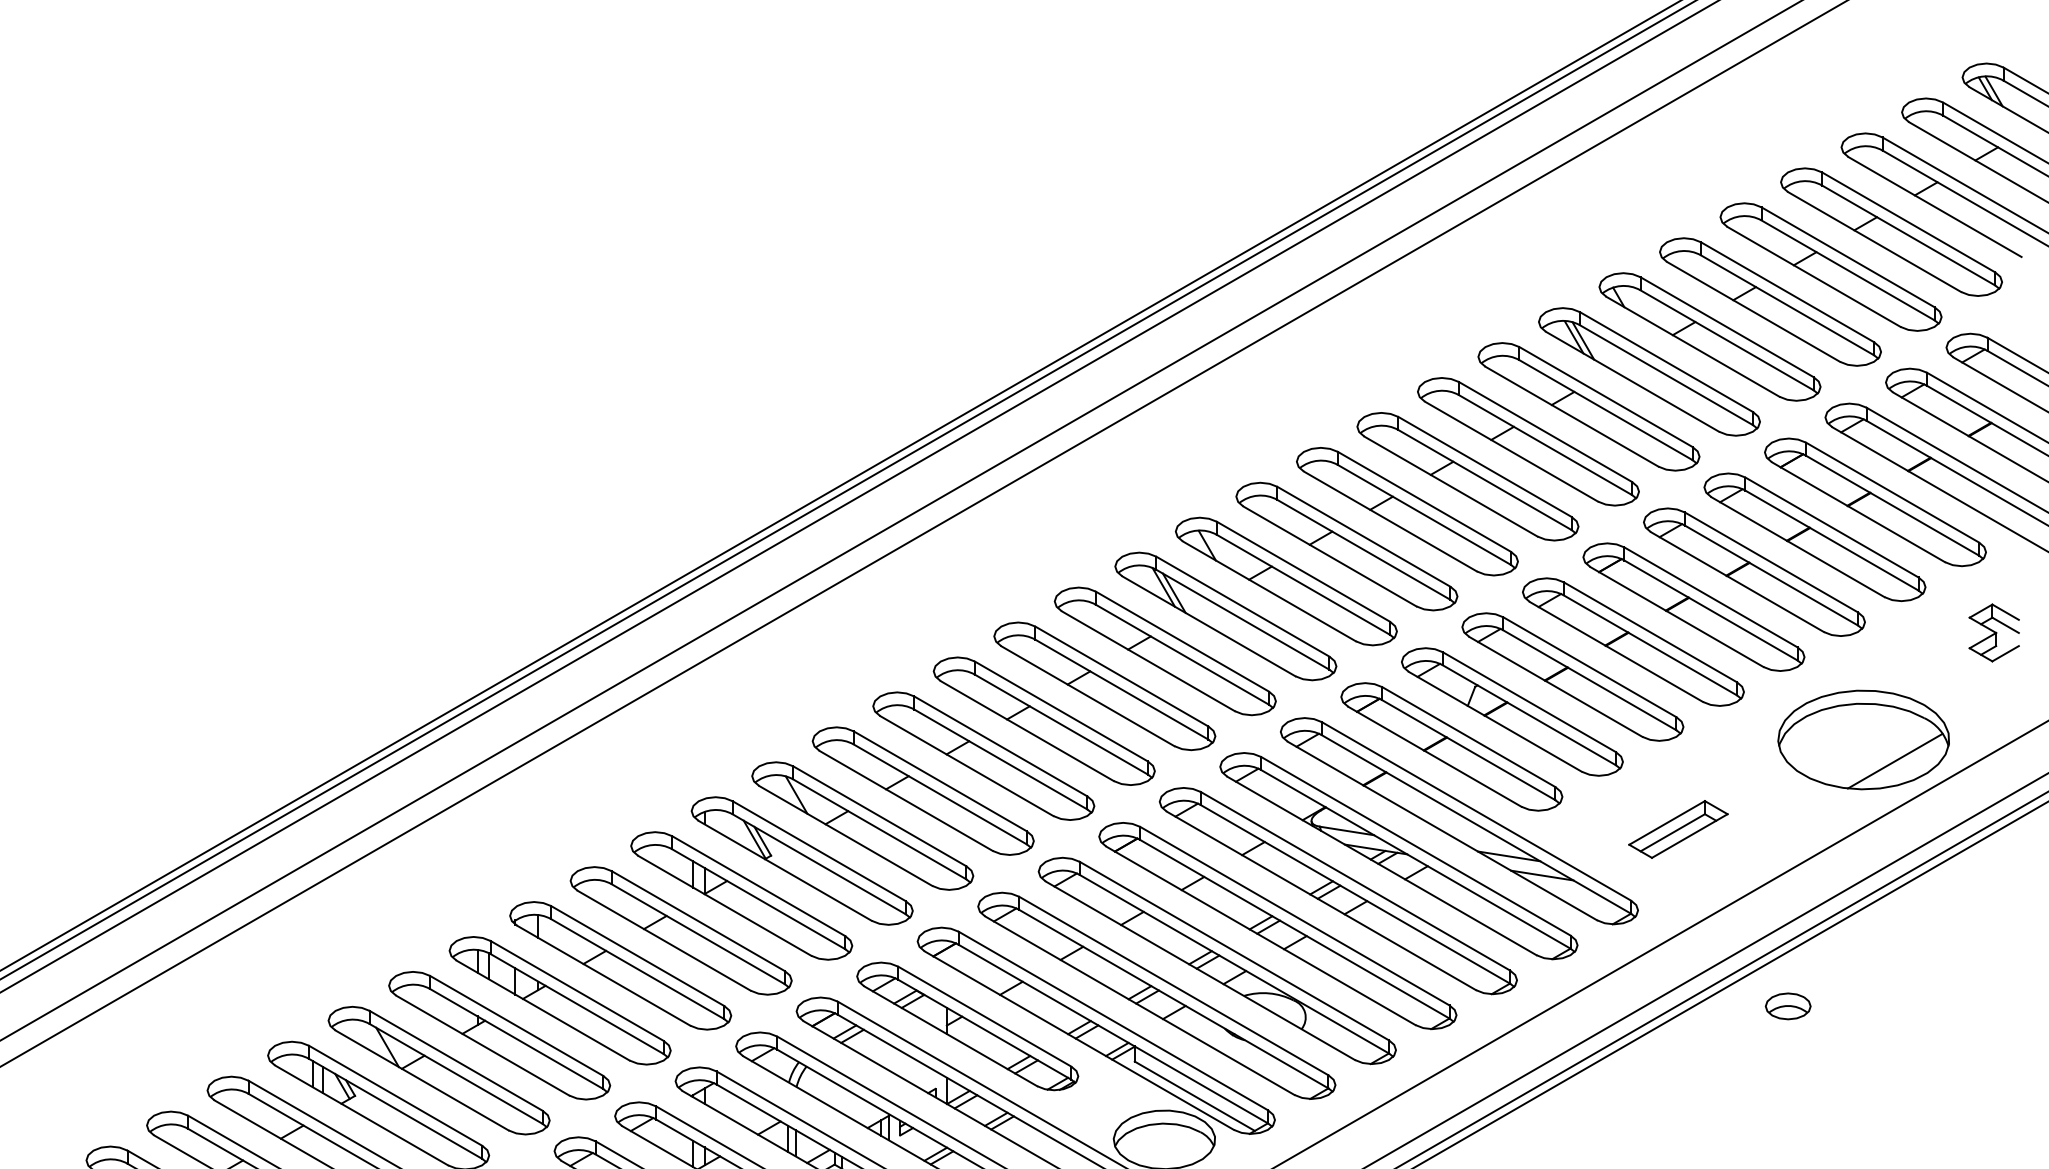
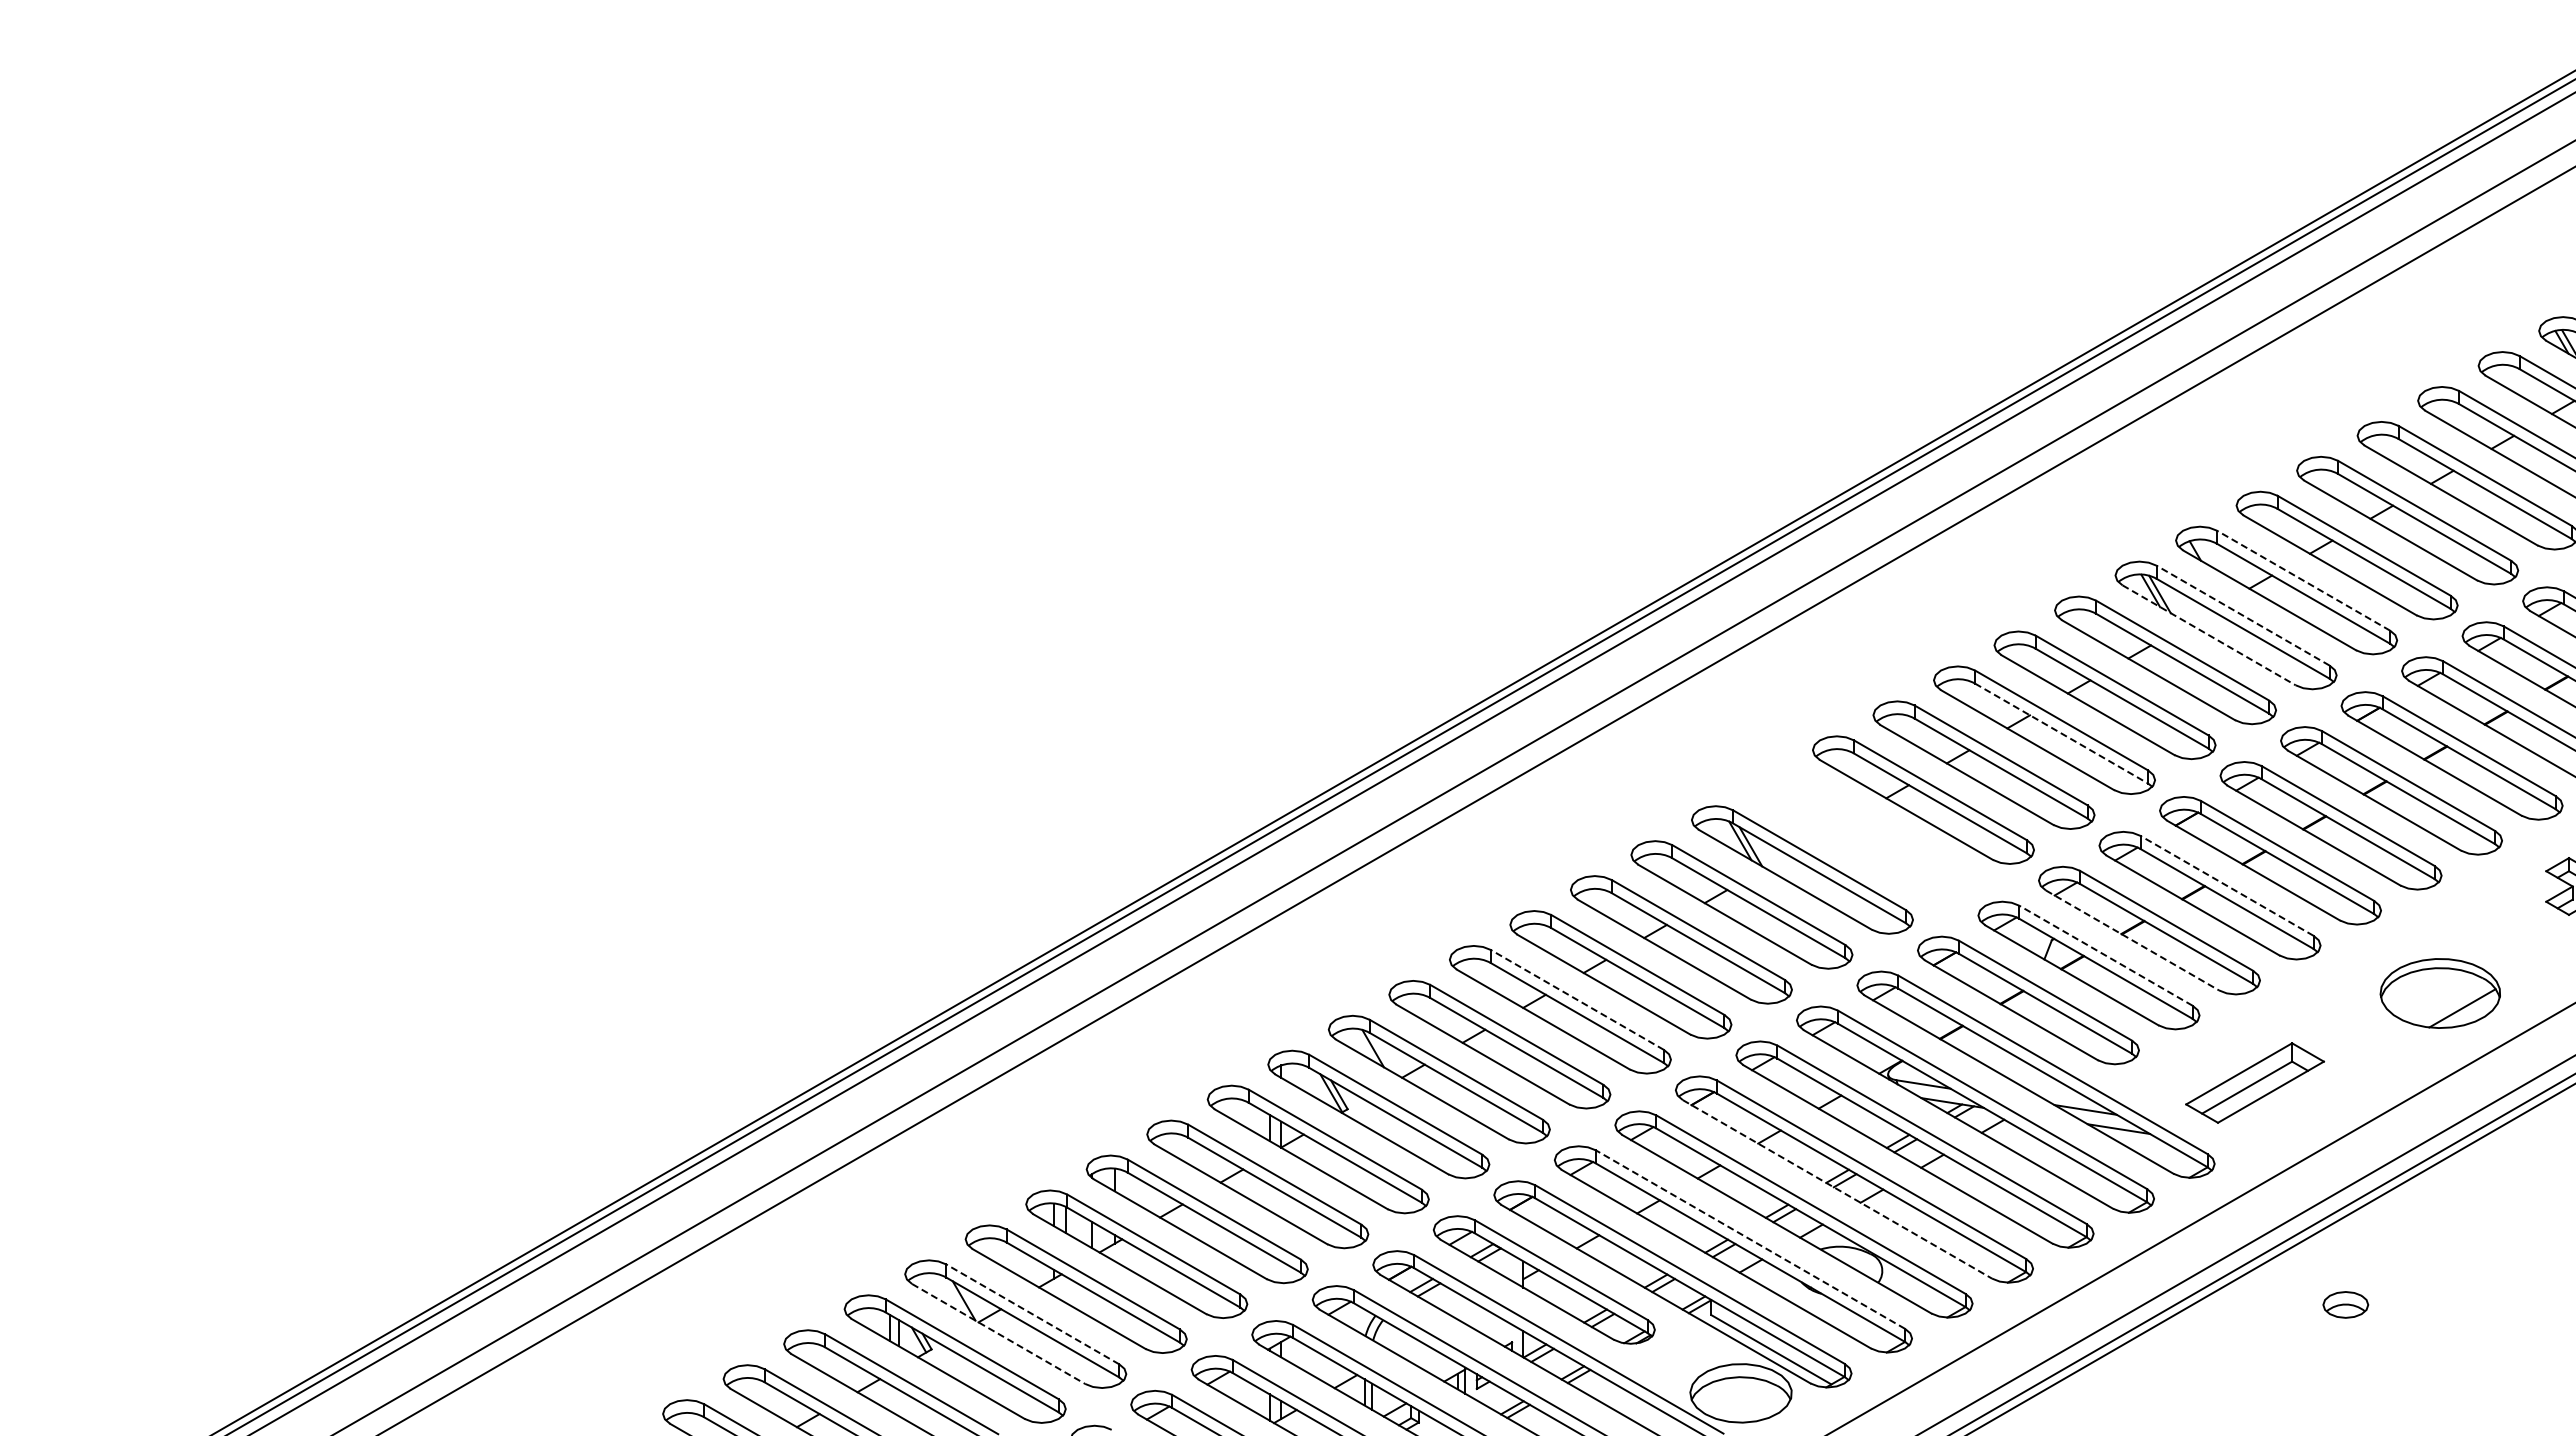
line: (1726, 326) -> (2303, 580), solid -> dashed
line: (1666, 361) -> (2243, 615), solid -> dashed
line: (1632, 381) -> (2209, 635), solid -> dashed
line: (1484, 479) -> (2061, 733), solid -> dashed
part: (1285, 580) -> (1862, 834), removed
line: (1650, 631) -> (2227, 885), solid -> dashed
line: (1555, 686) -> (2132, 940), solid -> dashed
line: (1529, 701) -> (2106, 955), solid -> dashed
part: (1863, 739) -> (2440, 993), size x0.7
line: (1000, 745) -> (1577, 999), solid -> dashed
part: (1677, 828) -> (2254, 1082), size x1.4
line: (1260, 935) -> (1837, 1189), solid -> dashed
line: (1173, 985) -> (1750, 1239), solid -> dashed
part: (1787, 1005) -> (2345, 1304), moved
line: (455, 1060) -> (1032, 1314), solid -> dashed
line: (421, 1080) -> (998, 1334), solid -> dashed

